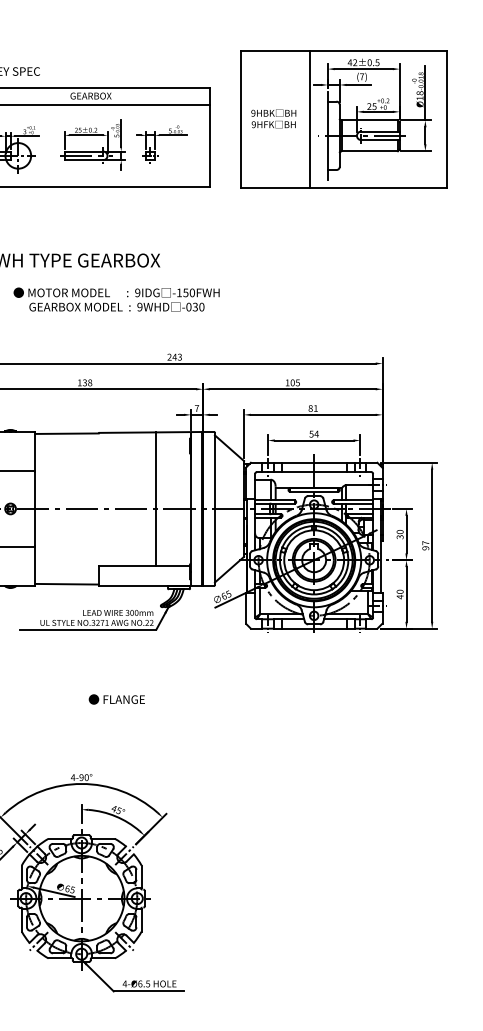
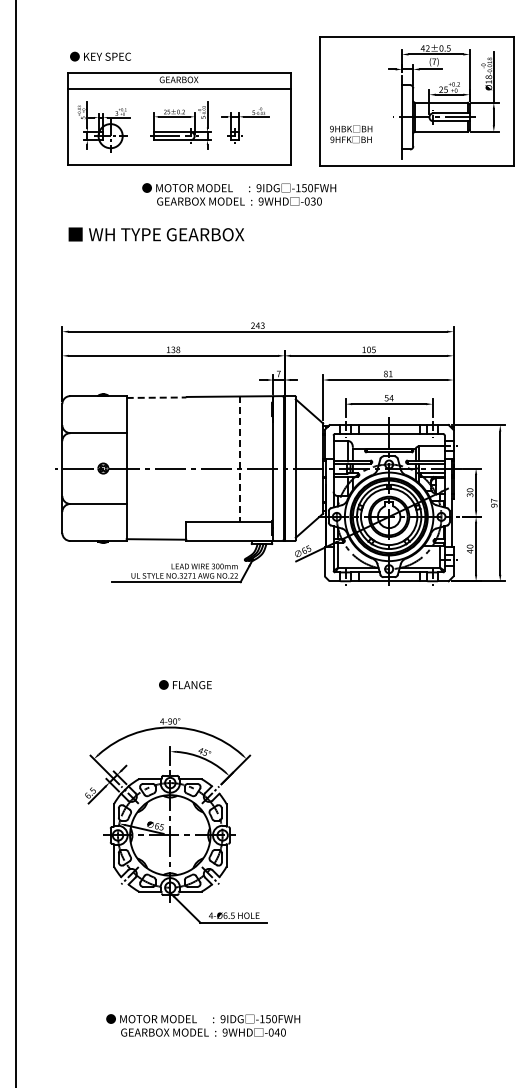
text: (274, 119) -> (351, 134), moved
line: (310, 119) -> (385, 101), removed
text: (116, 299) -> (239, 194), moved
line: (67, 433) -> (156, 397), solid -> dashed
line: (156, 499) -> (240, 459), solid -> dashed
text: (116, 699) -> (185, 684), moved

